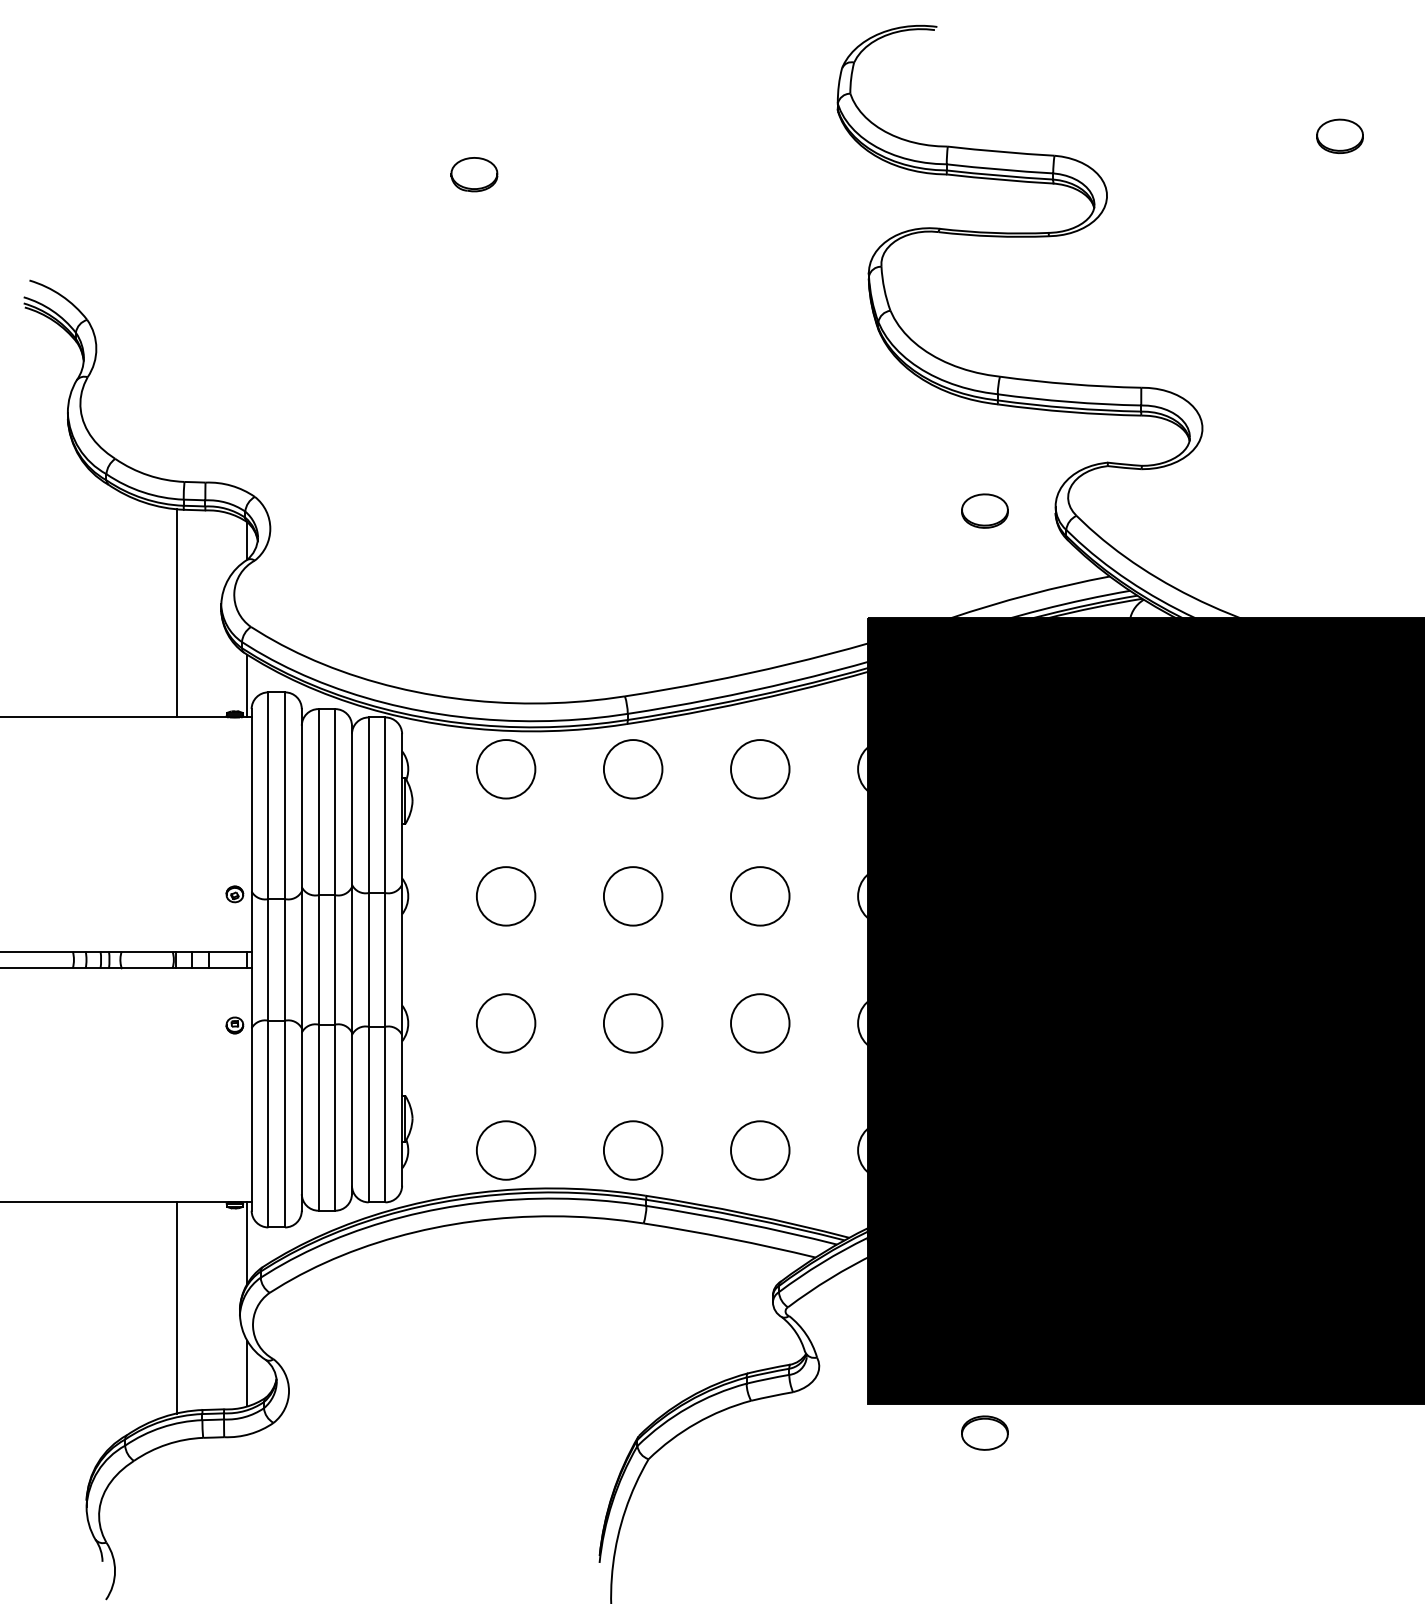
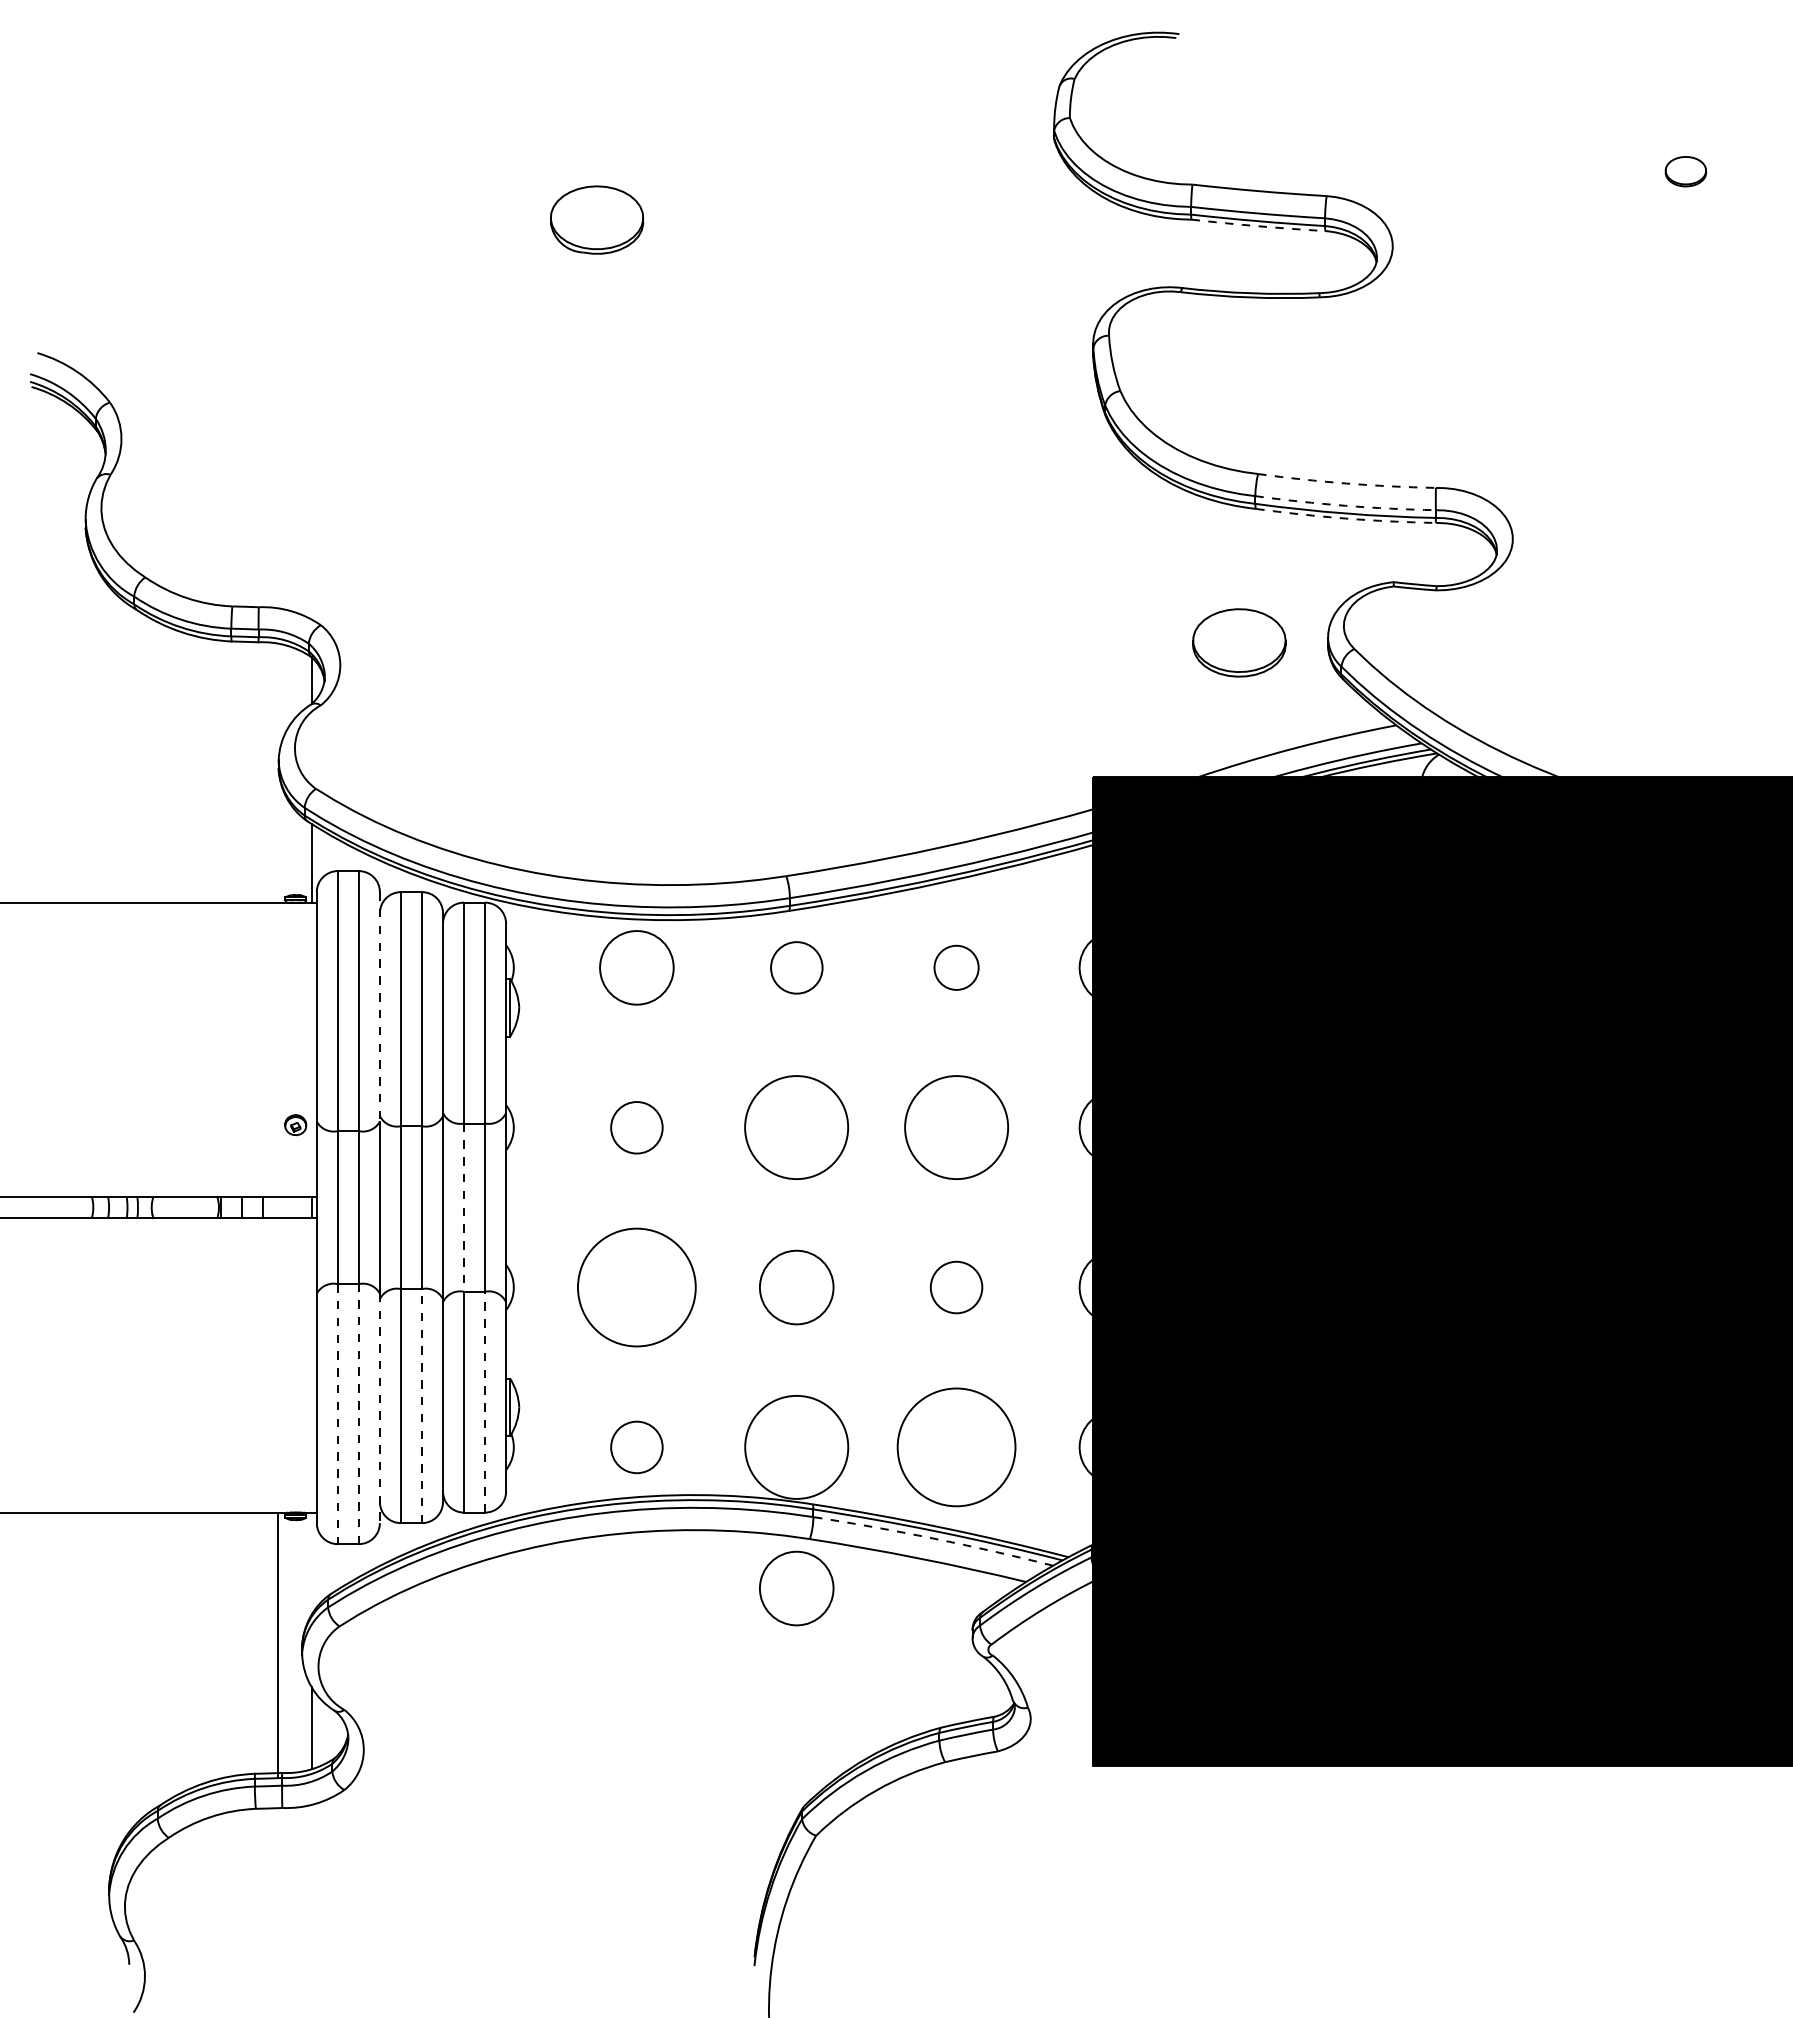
part: (1339, 136) -> (1685, 171), size x0.7
part: (473, 174) -> (596, 219), size x1.6
arc: (1000, 179) -> (1258, 226), solid -> dashed
arc: (1070, 384) -> (1346, 483), solid -> dashed
arc: (1069, 401) -> (1345, 505), solid -> dashed
arc: (1069, 412) -> (1345, 518), solid -> dashed
part: (984, 511) -> (1238, 643), size x1.6
line: (177, 613) -> (223, 771), removed
circle: (633, 769) -> (796, 967), size x0.7
circle: (760, 769) -> (956, 967), size x0.6
line: (301, 800) -> (379, 1006), solid -> dashed
circle: (505, 896) -> (636, 1127), size x0.7
circle: (633, 896) -> (796, 1127), size x1.4
circle: (760, 896) -> (956, 1127), size x1.4
line: (369, 960) -> (464, 1208), solid -> dashed
circle: (505, 1023) -> (636, 1287), size x1.6
circle: (760, 1023) -> (956, 1287), size x0.7
part: (234, 1025) -> (295, 1290), removed
line: (385, 1114) -> (485, 1401), solid -> dashed
line: (334, 1117) -> (421, 1405), solid -> dashed
line: (301, 1119) -> (379, 1408), solid -> dashed
line: (284, 1123) -> (358, 1413), solid -> dashed
line: (268, 1124) -> (337, 1414), solid -> dashed
circle: (505, 1150) -> (636, 1447), size x0.7
circle: (633, 1150) -> (796, 1447), size x1.4
circle: (760, 1150) -> (956, 1447), size x1.6
arc: (741, 1222) -> (933, 1538), solid -> dashed
line: (247, 1242) -> (311, 1563), removed
circle: (633, 1262) -> (796, 1588), added
line: (177, 1308) -> (278, 1645), moved
part: (984, 1432) -> (1238, 1802), removed

